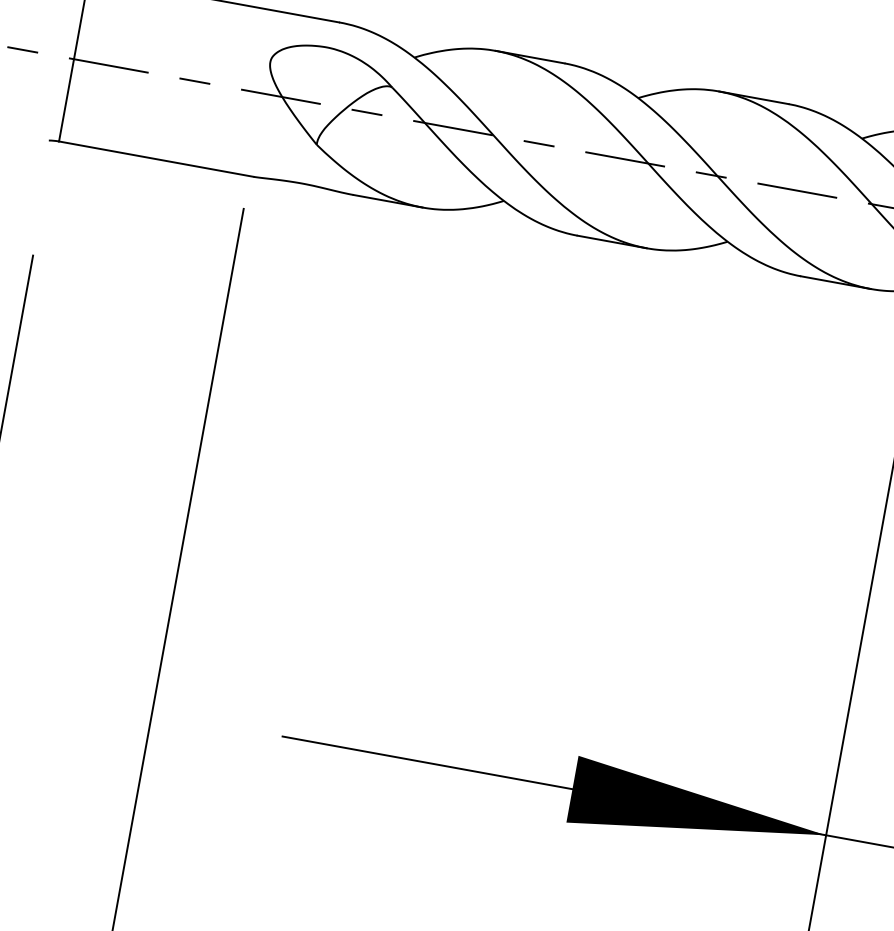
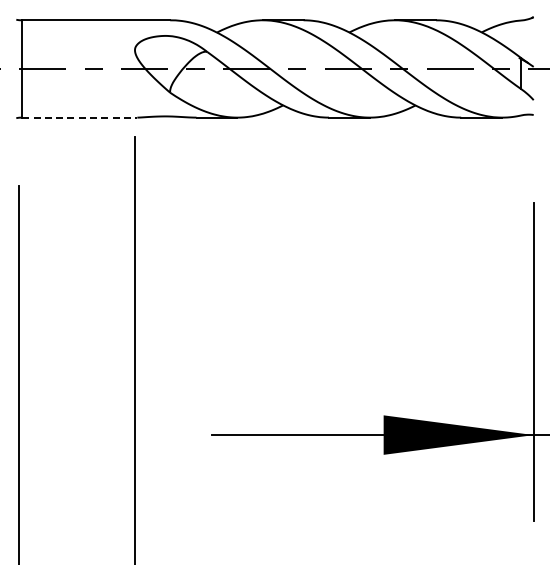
line: (155, 158) -> (79, 117), solid -> dashed

